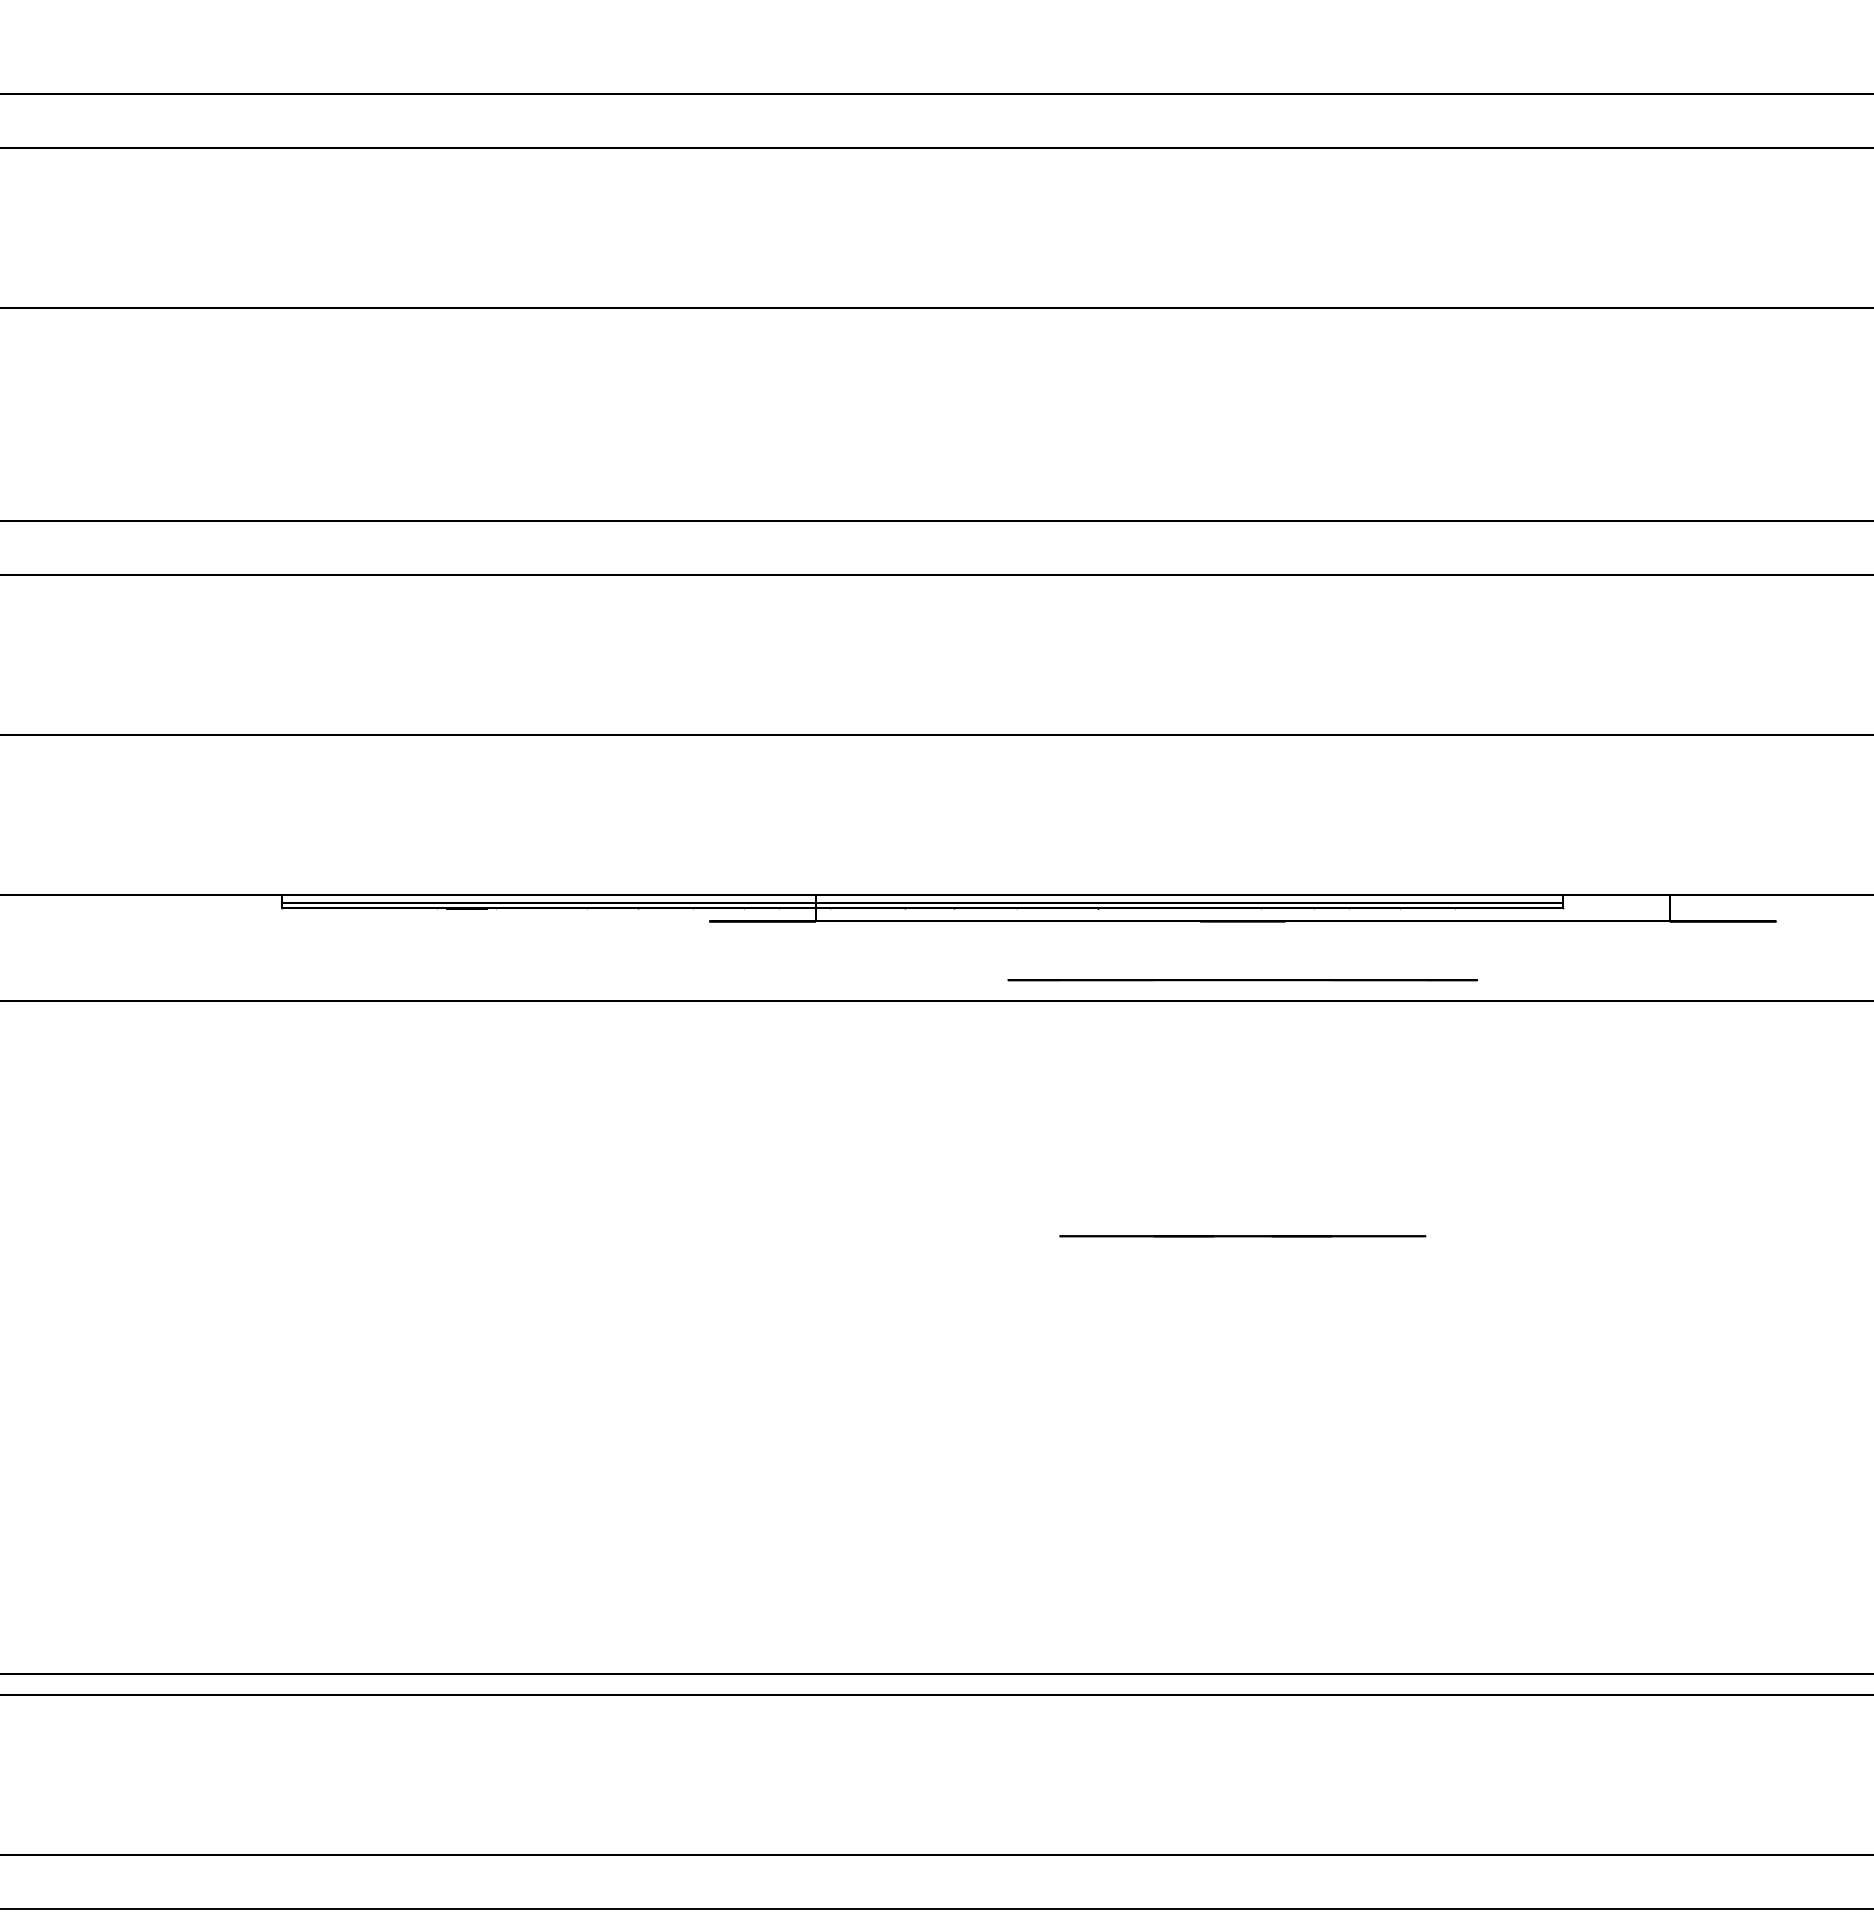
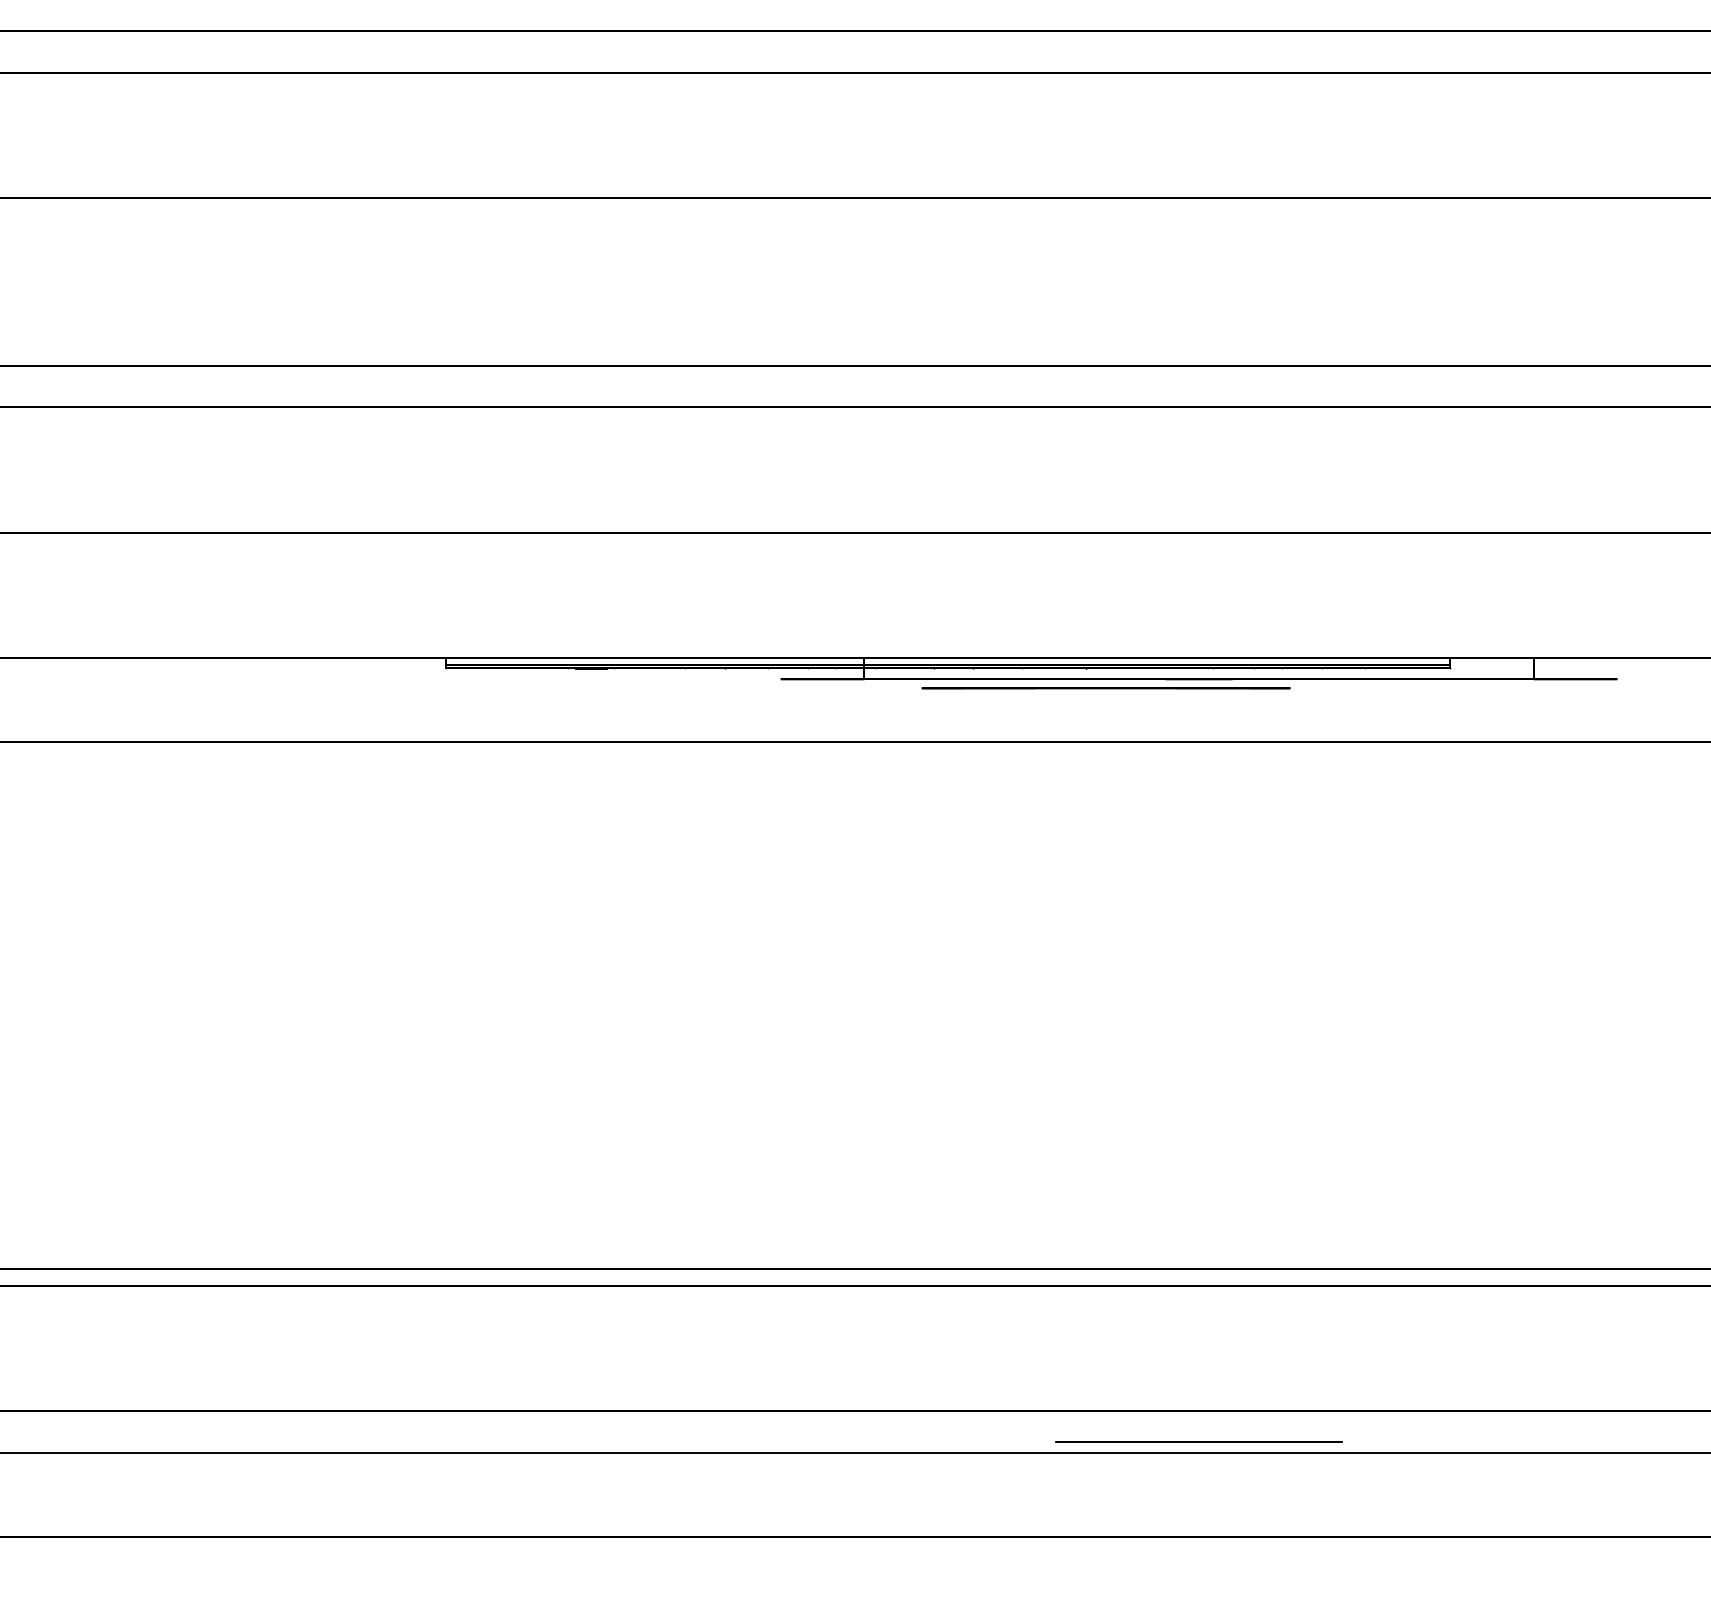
line: (1242, 980) -> (1105, 688), moved
line: (1242, 1235) -> (1198, 1441), moved

